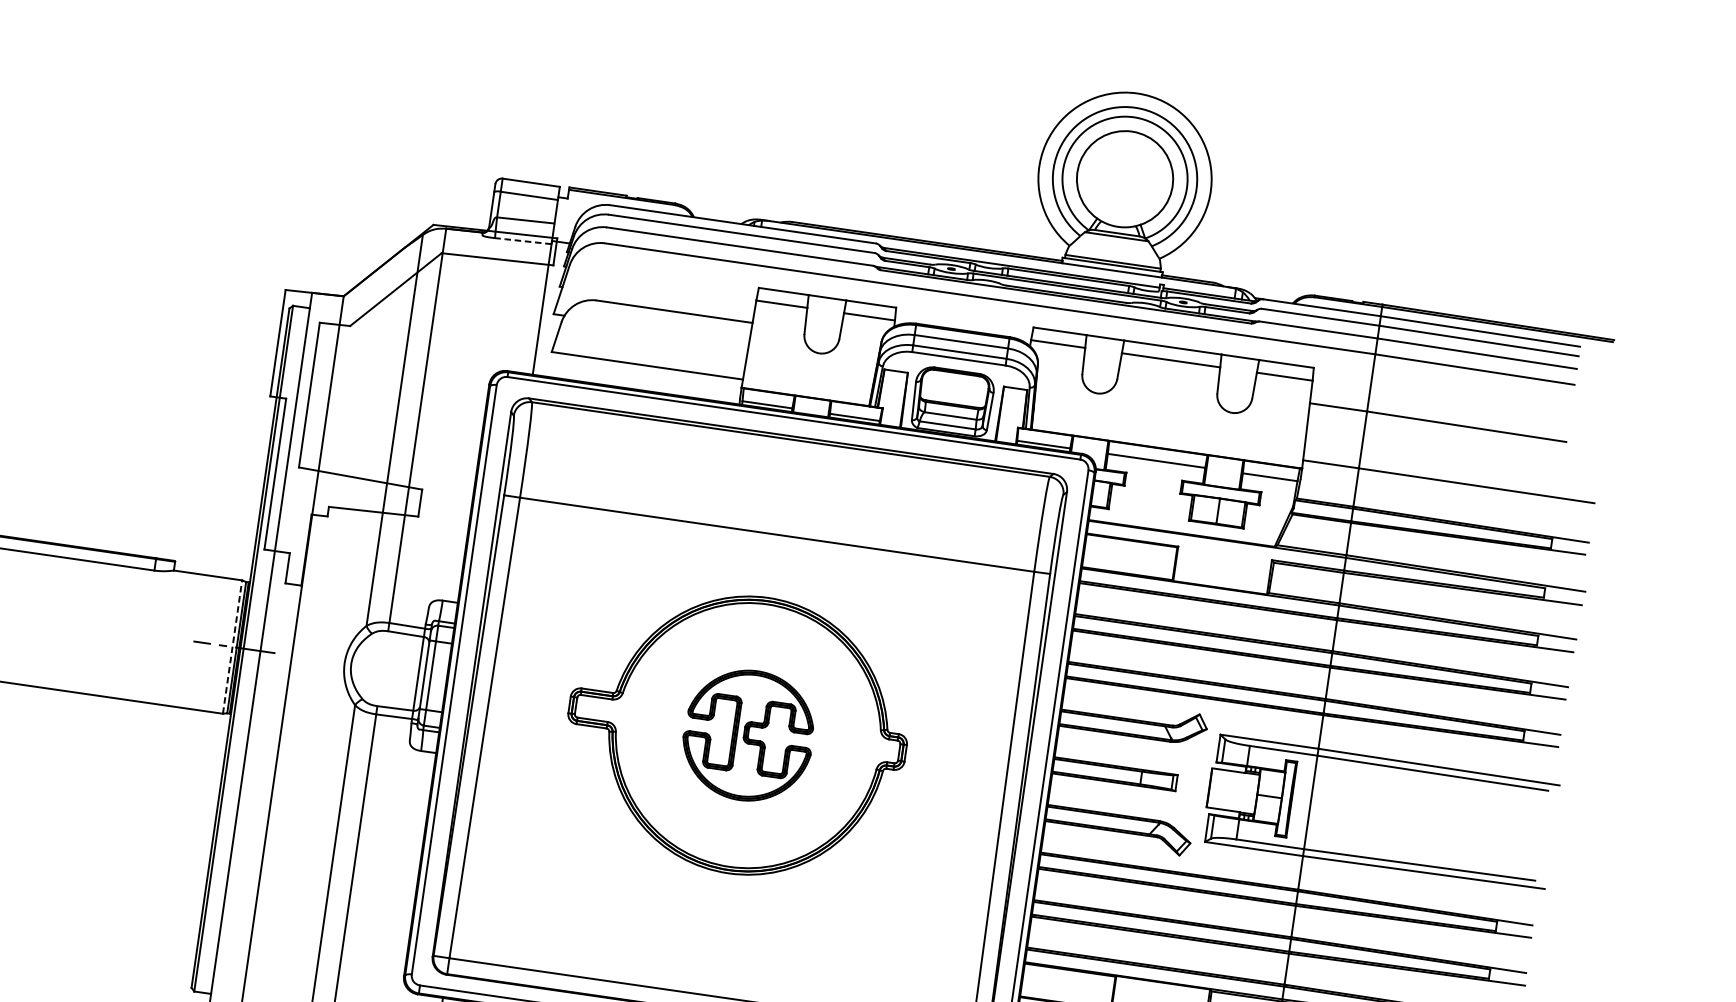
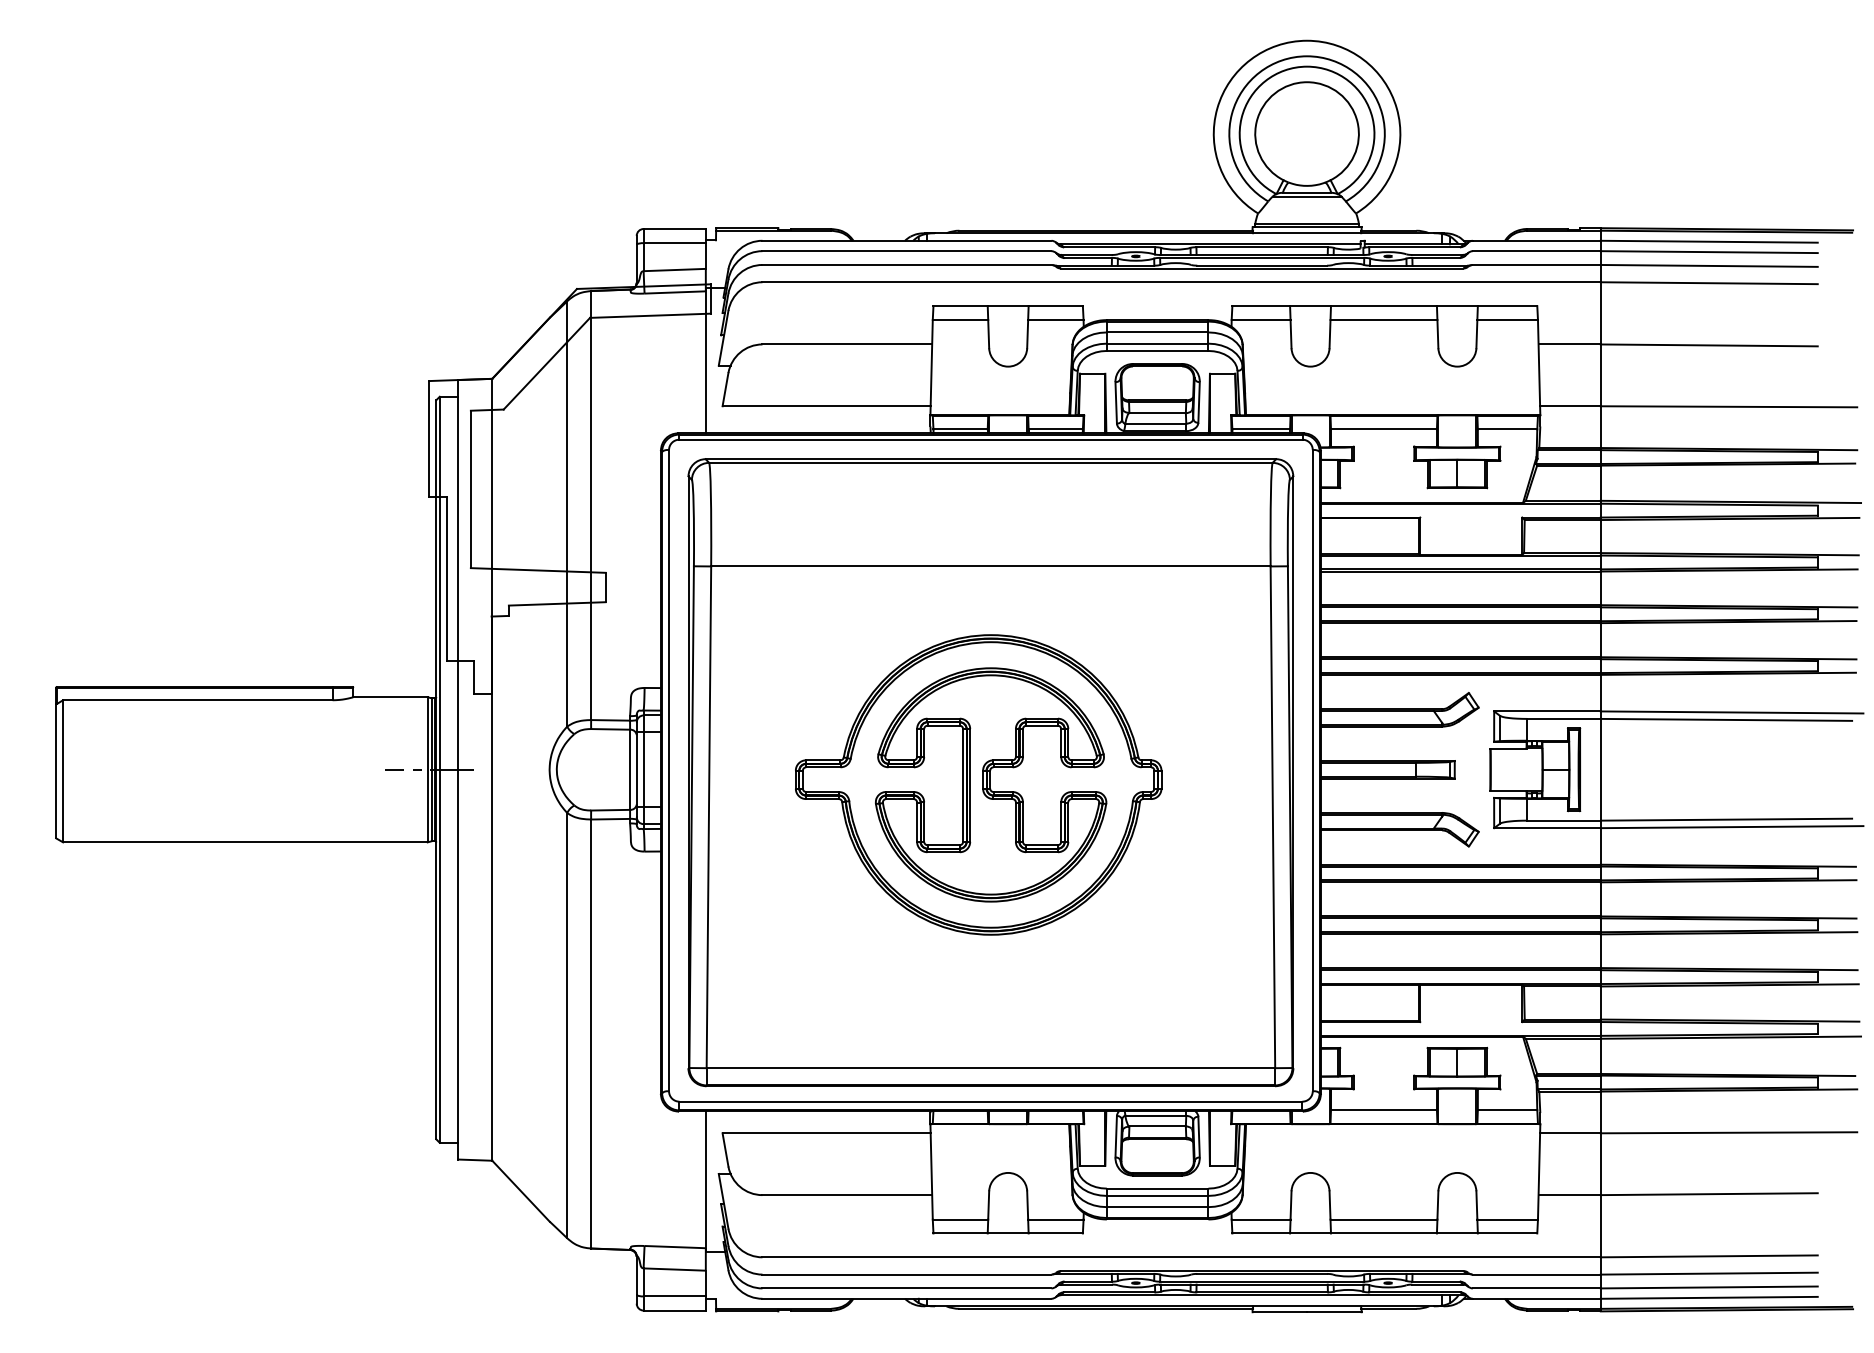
line: (522, 241) -> (674, 292), dashed -> solid
line: (232, 646) -> (427, 769), dashed -> solid
part: (748, 735) -> (991, 784), size x1.67

